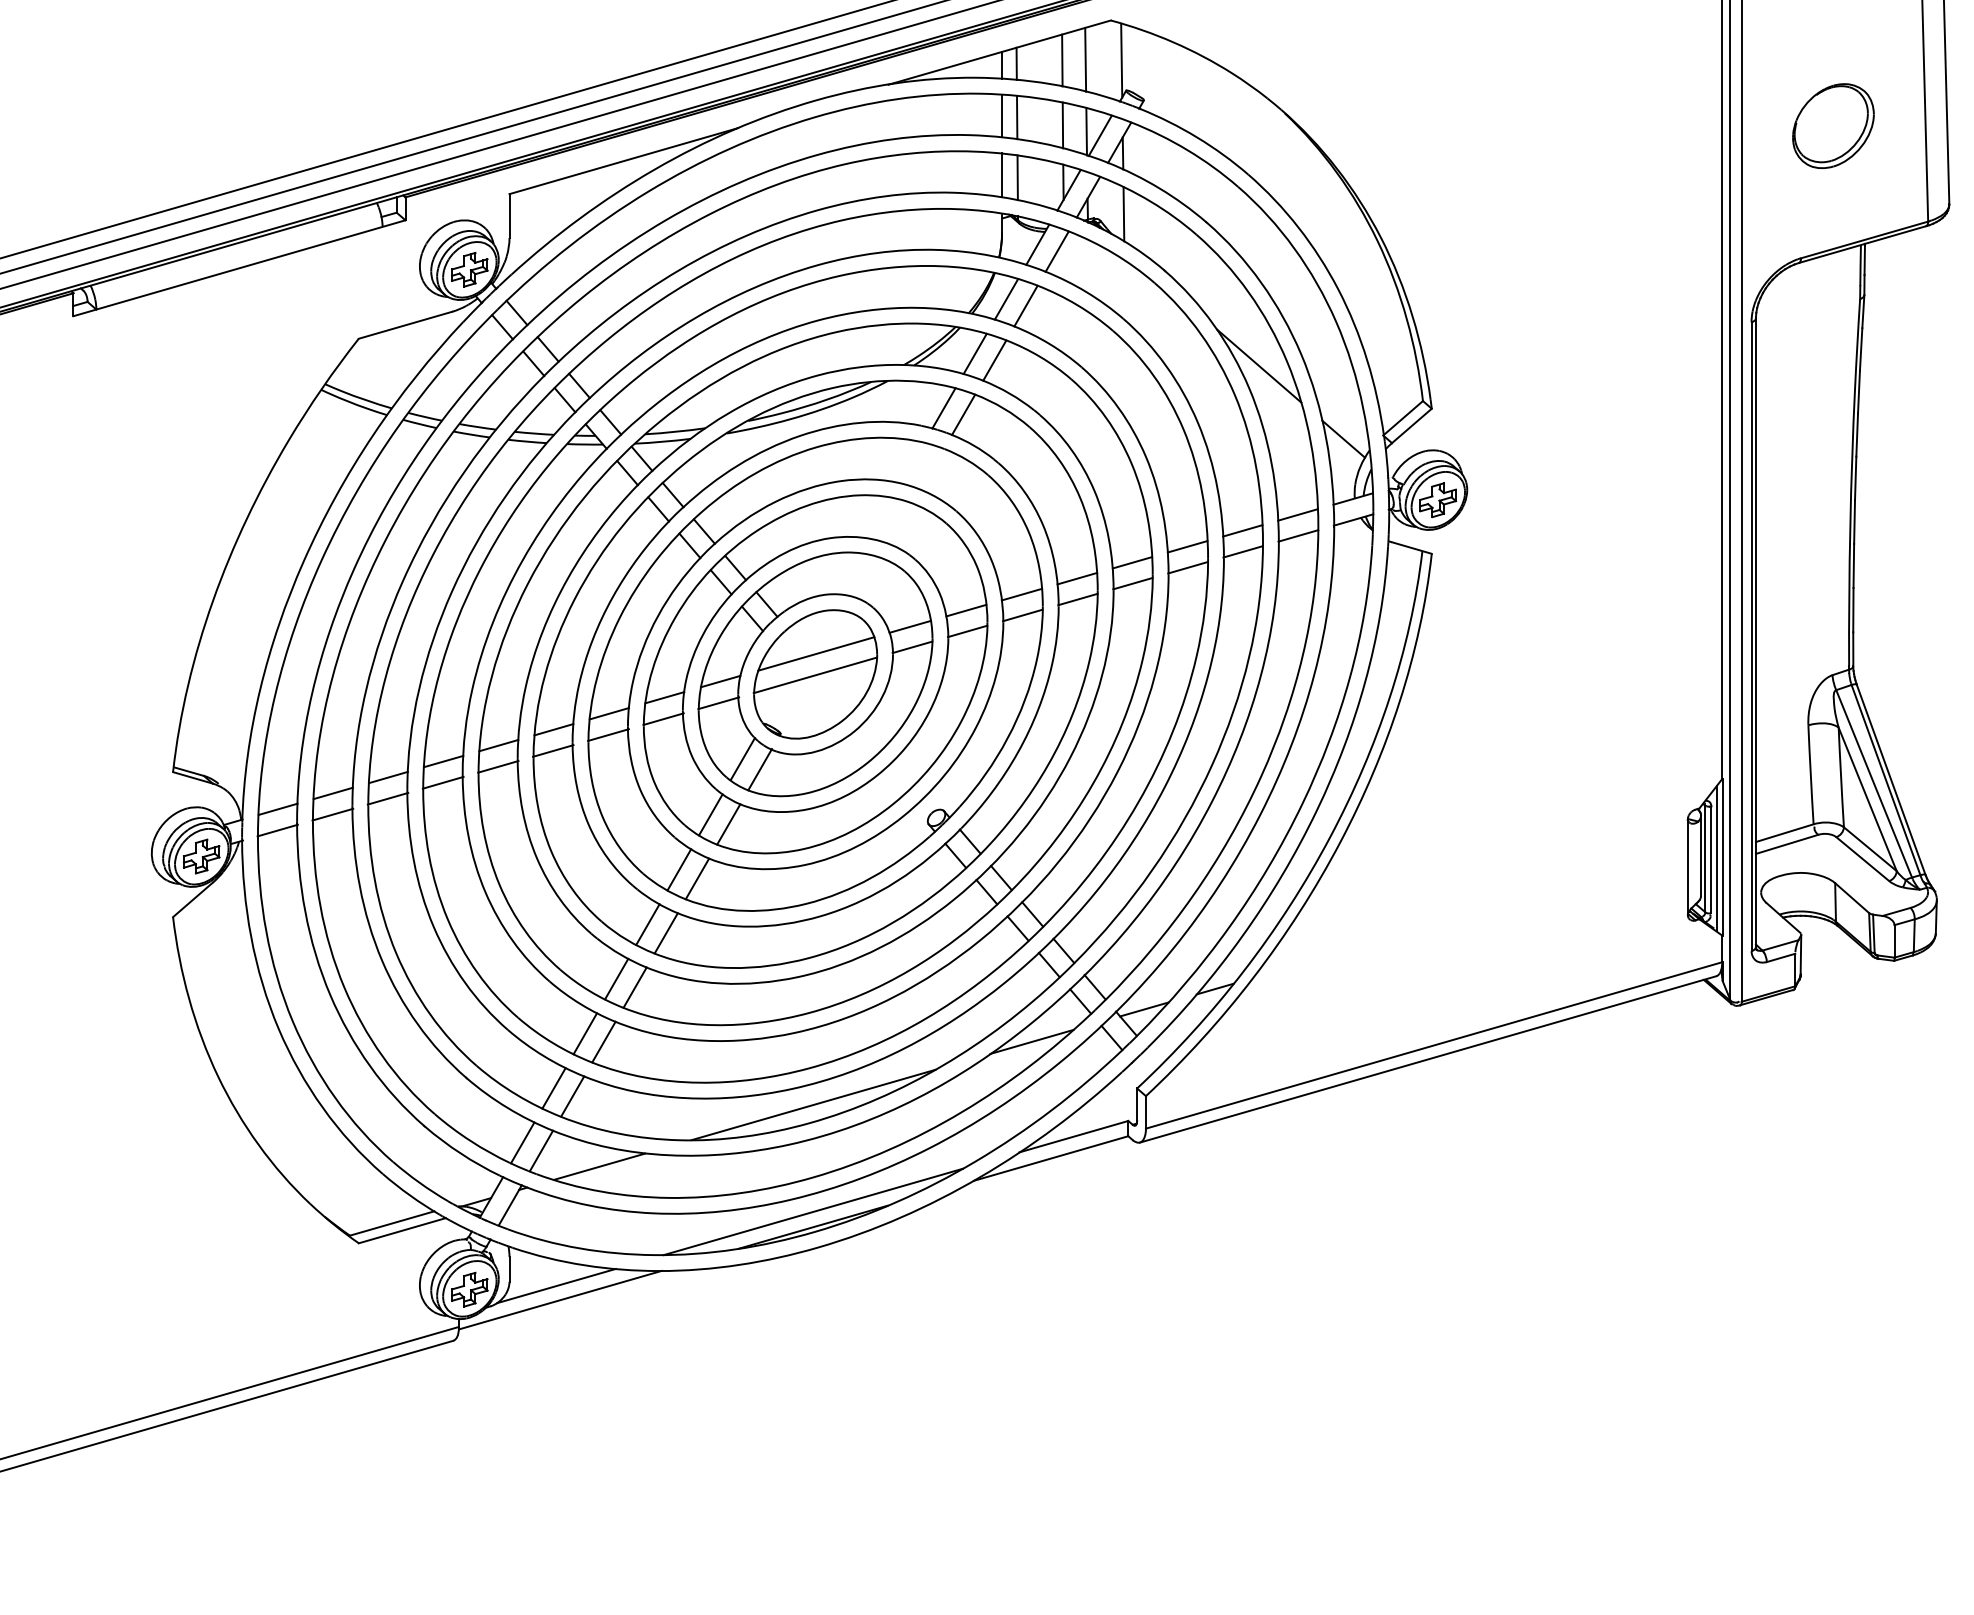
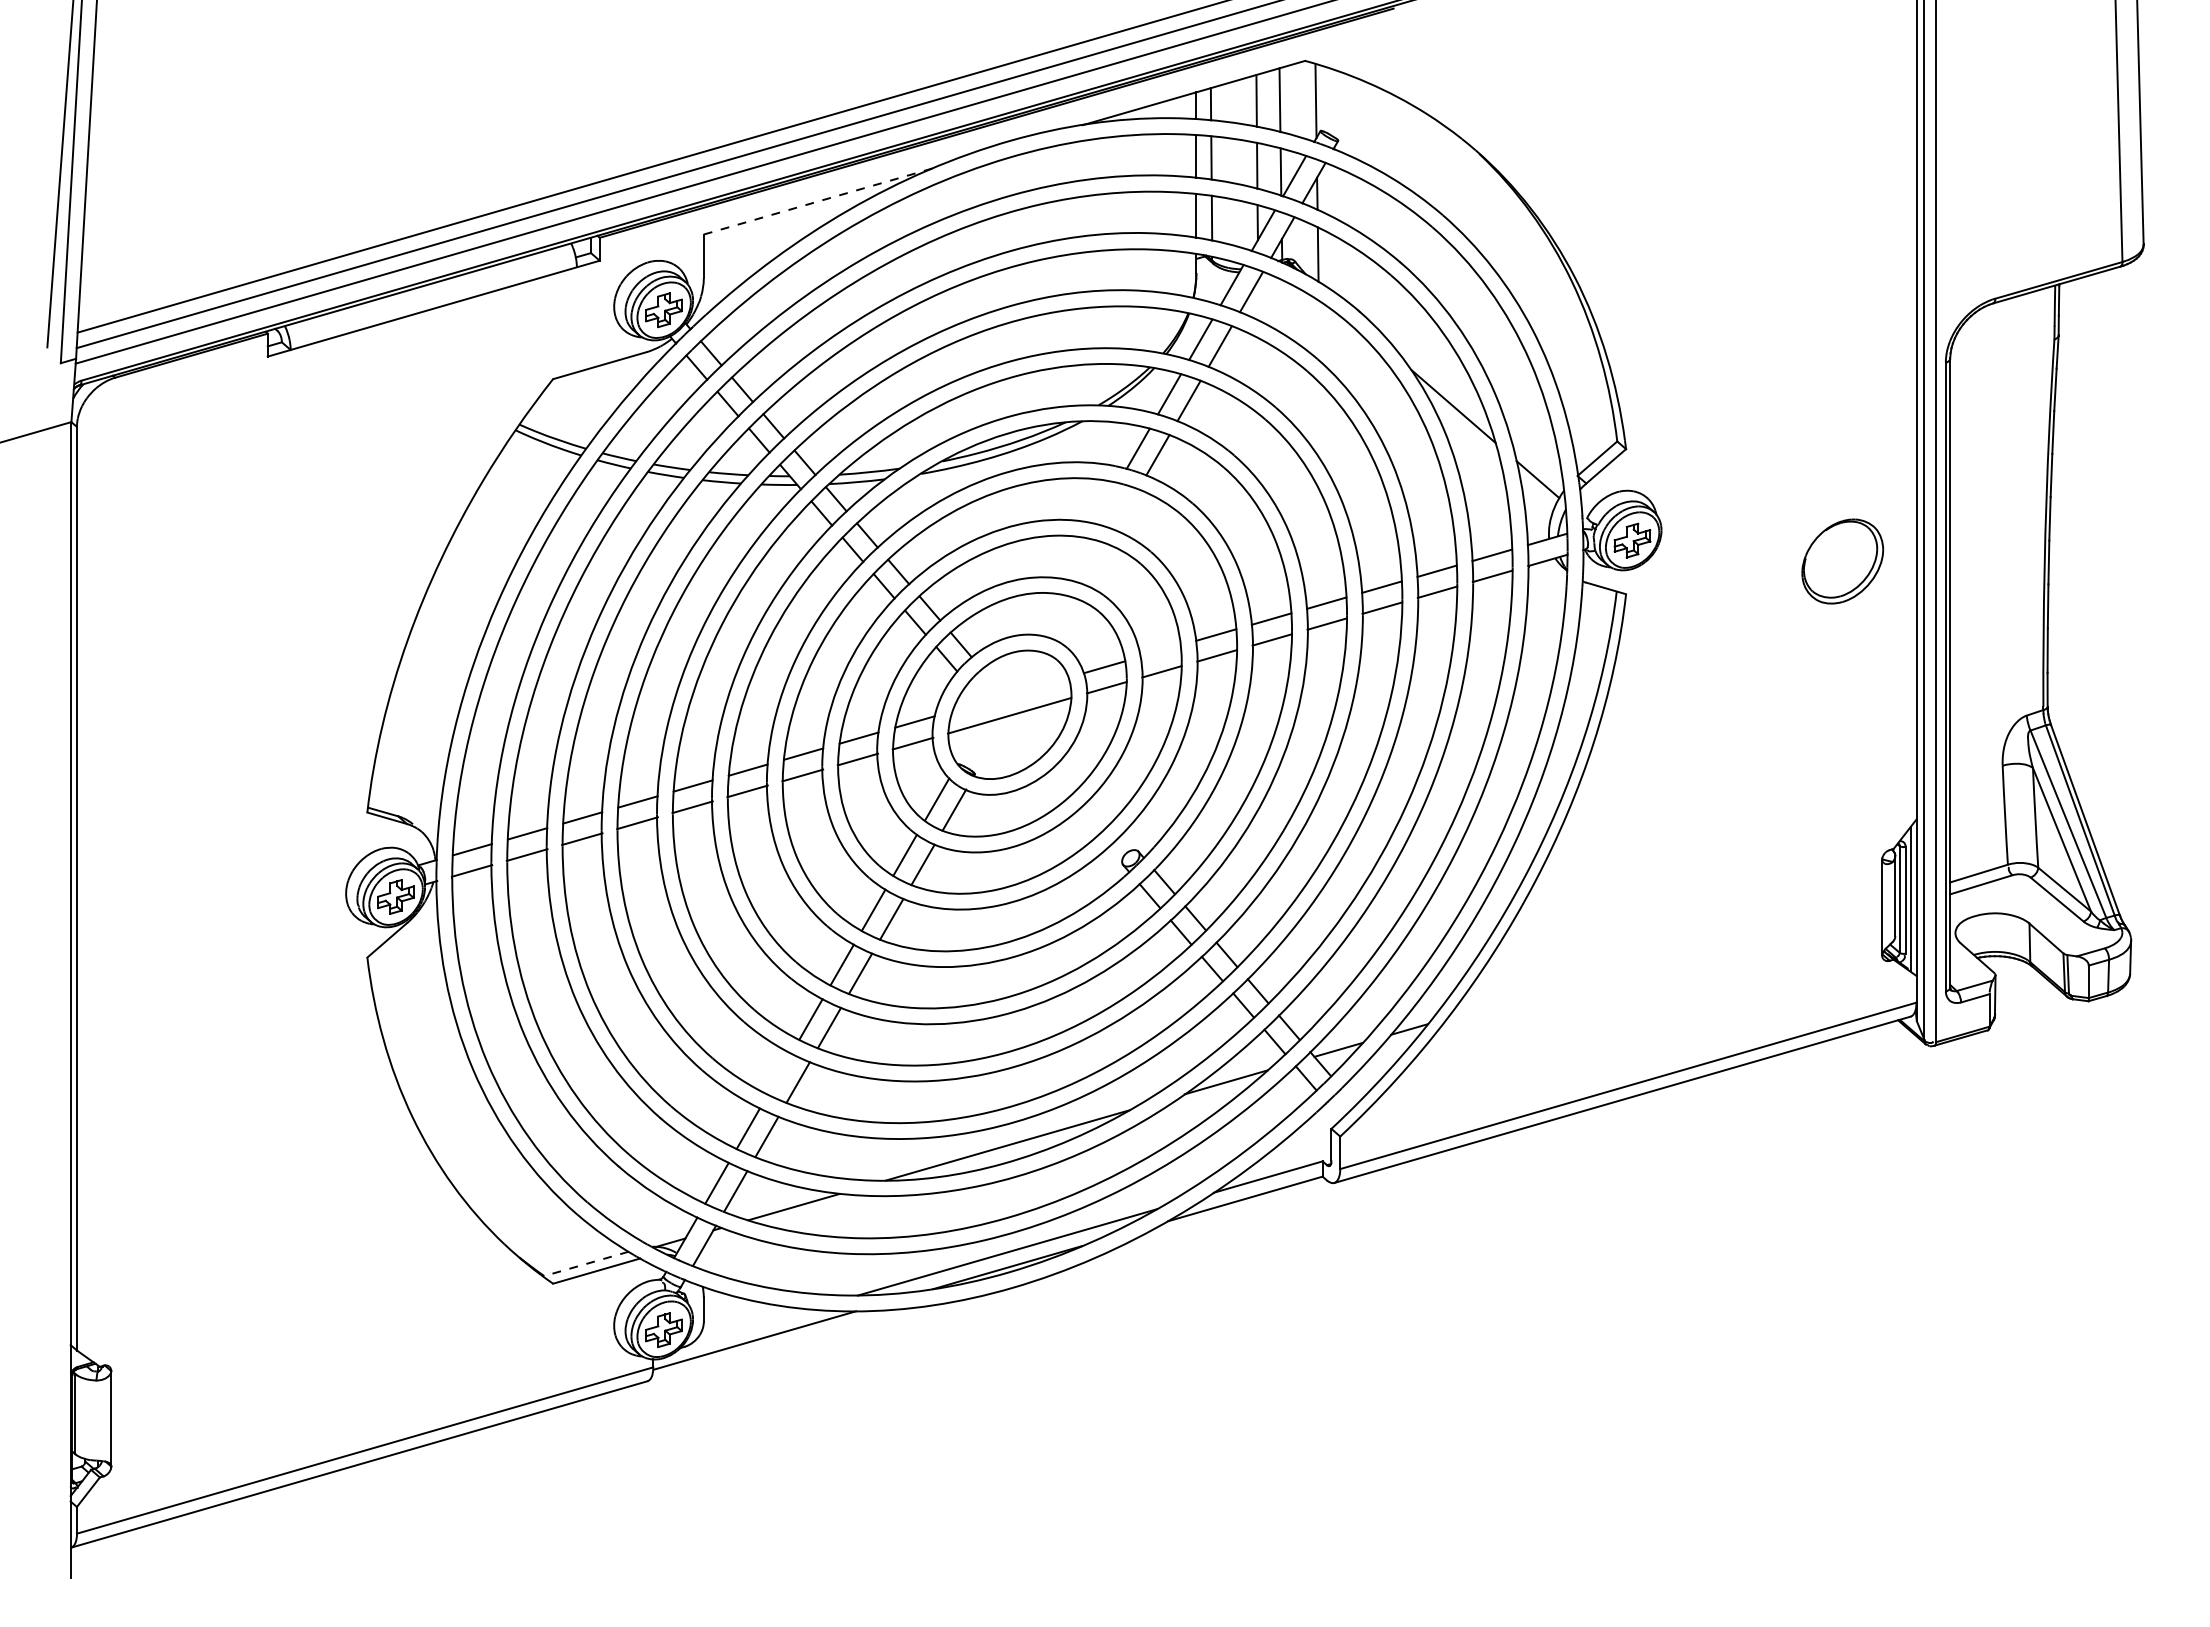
part: (1833, 126) -> (1842, 561), moved
line: (624, 161) -> (818, 201), solid -> dashed
line: (966, 610) -> (1160, 650), removed
line: (816, 654) -> (1010, 694), removed
line: (585, 1033) -> (779, 1073), removed
line: (392, 1223) -> (586, 1263), solid -> dashed
line: (556, 1286) -> (750, 1326), removed

